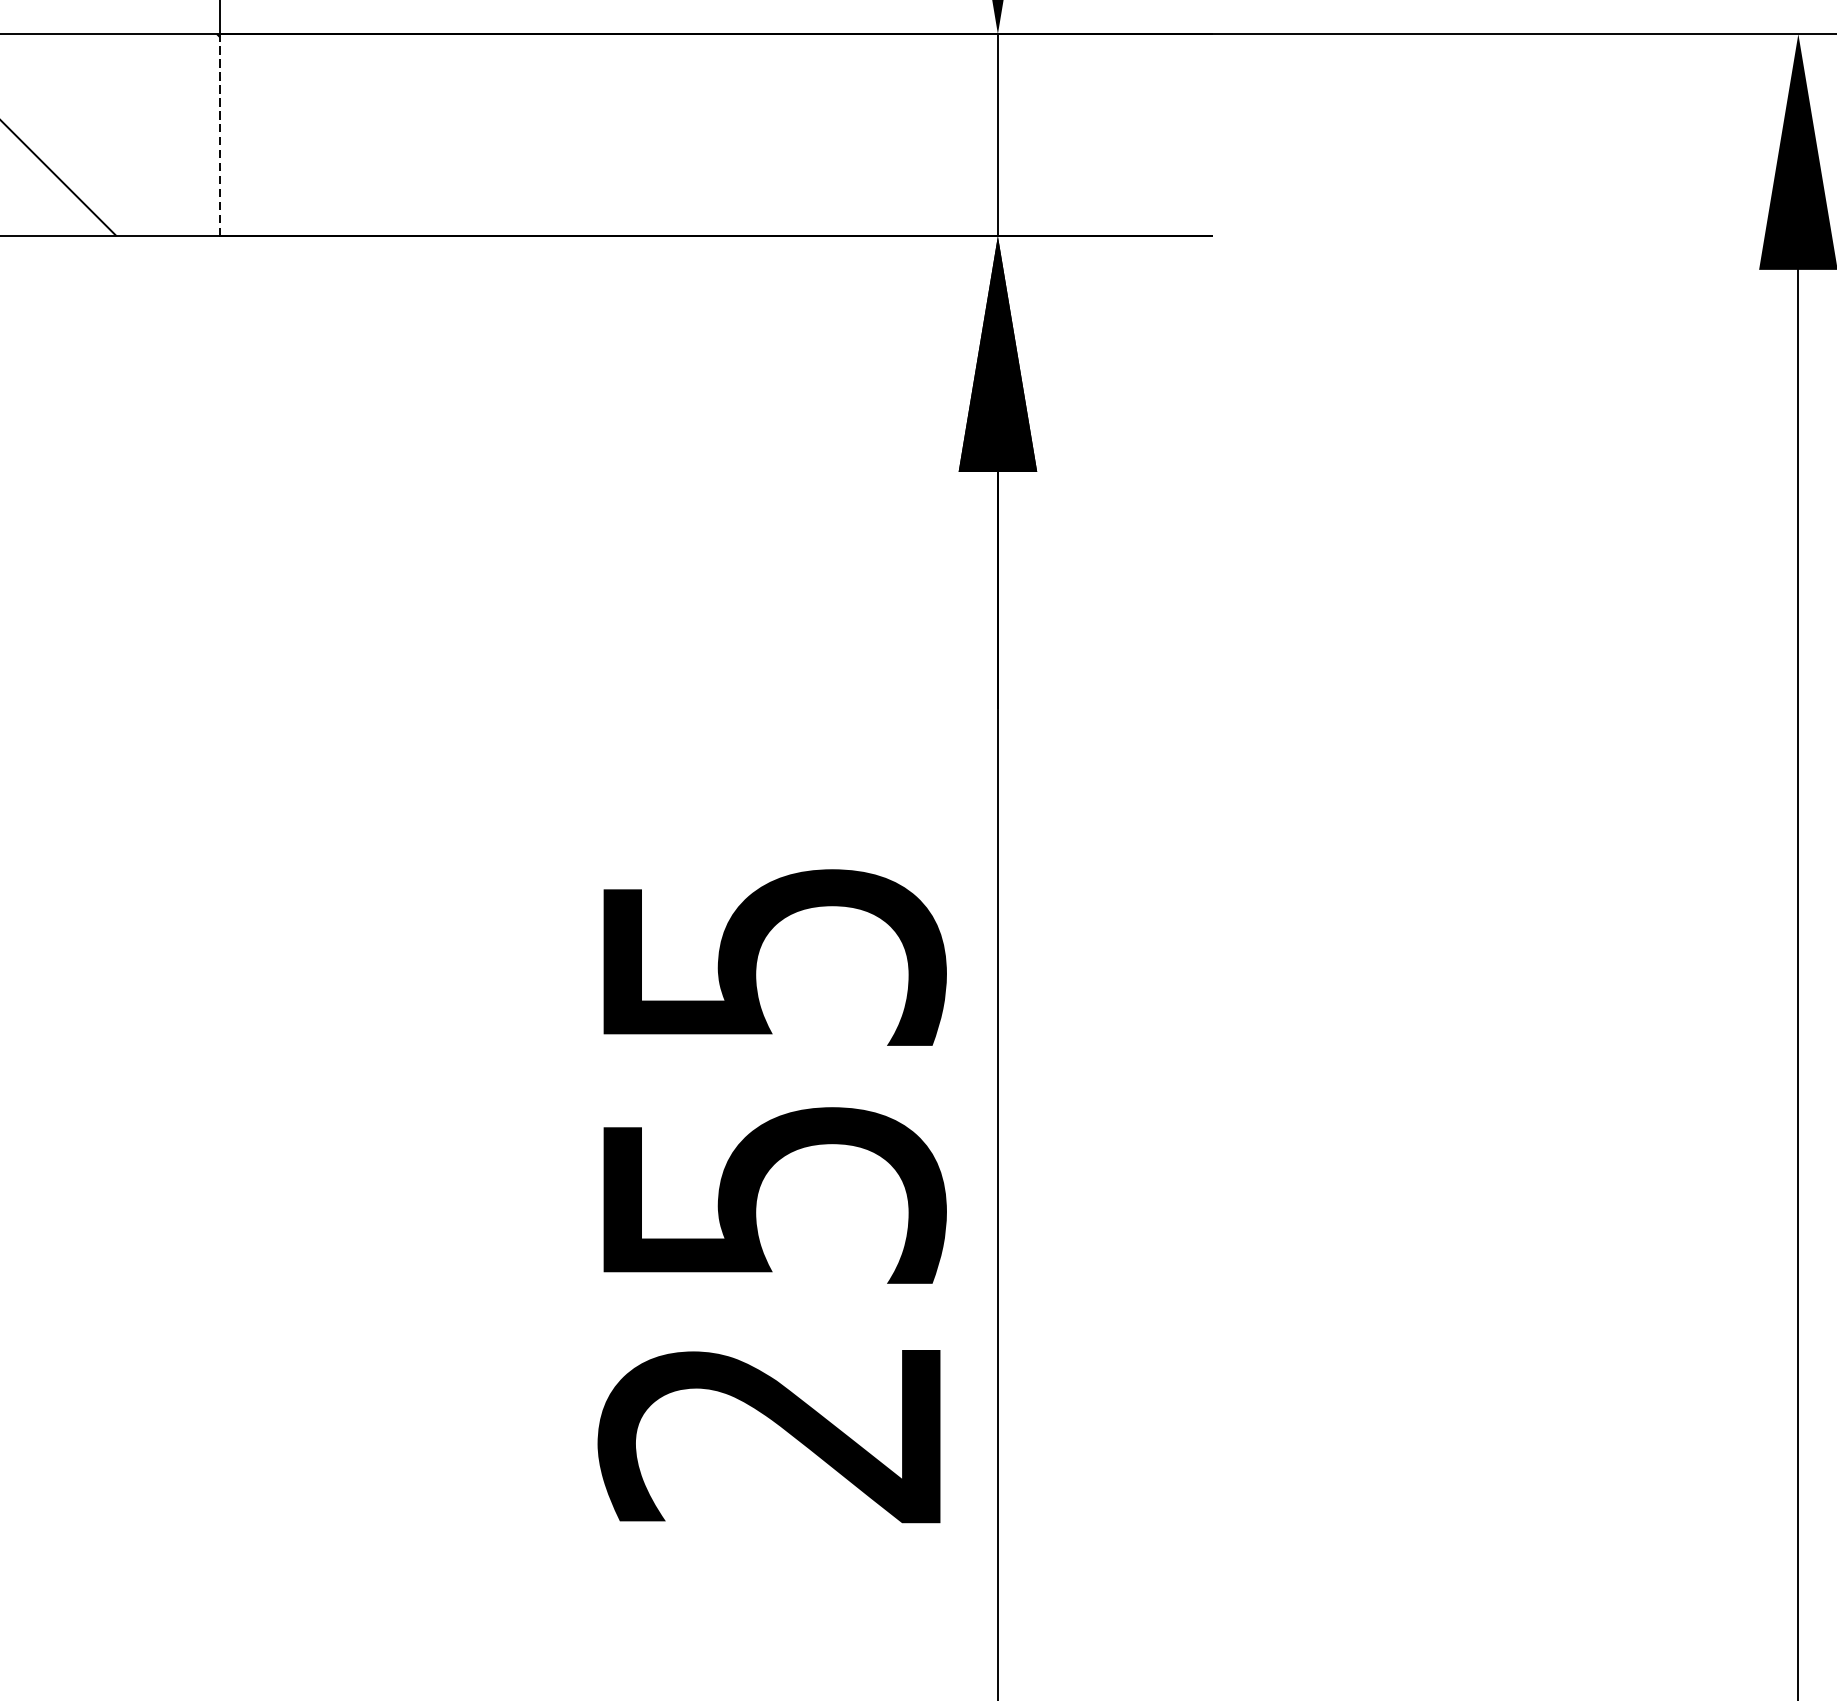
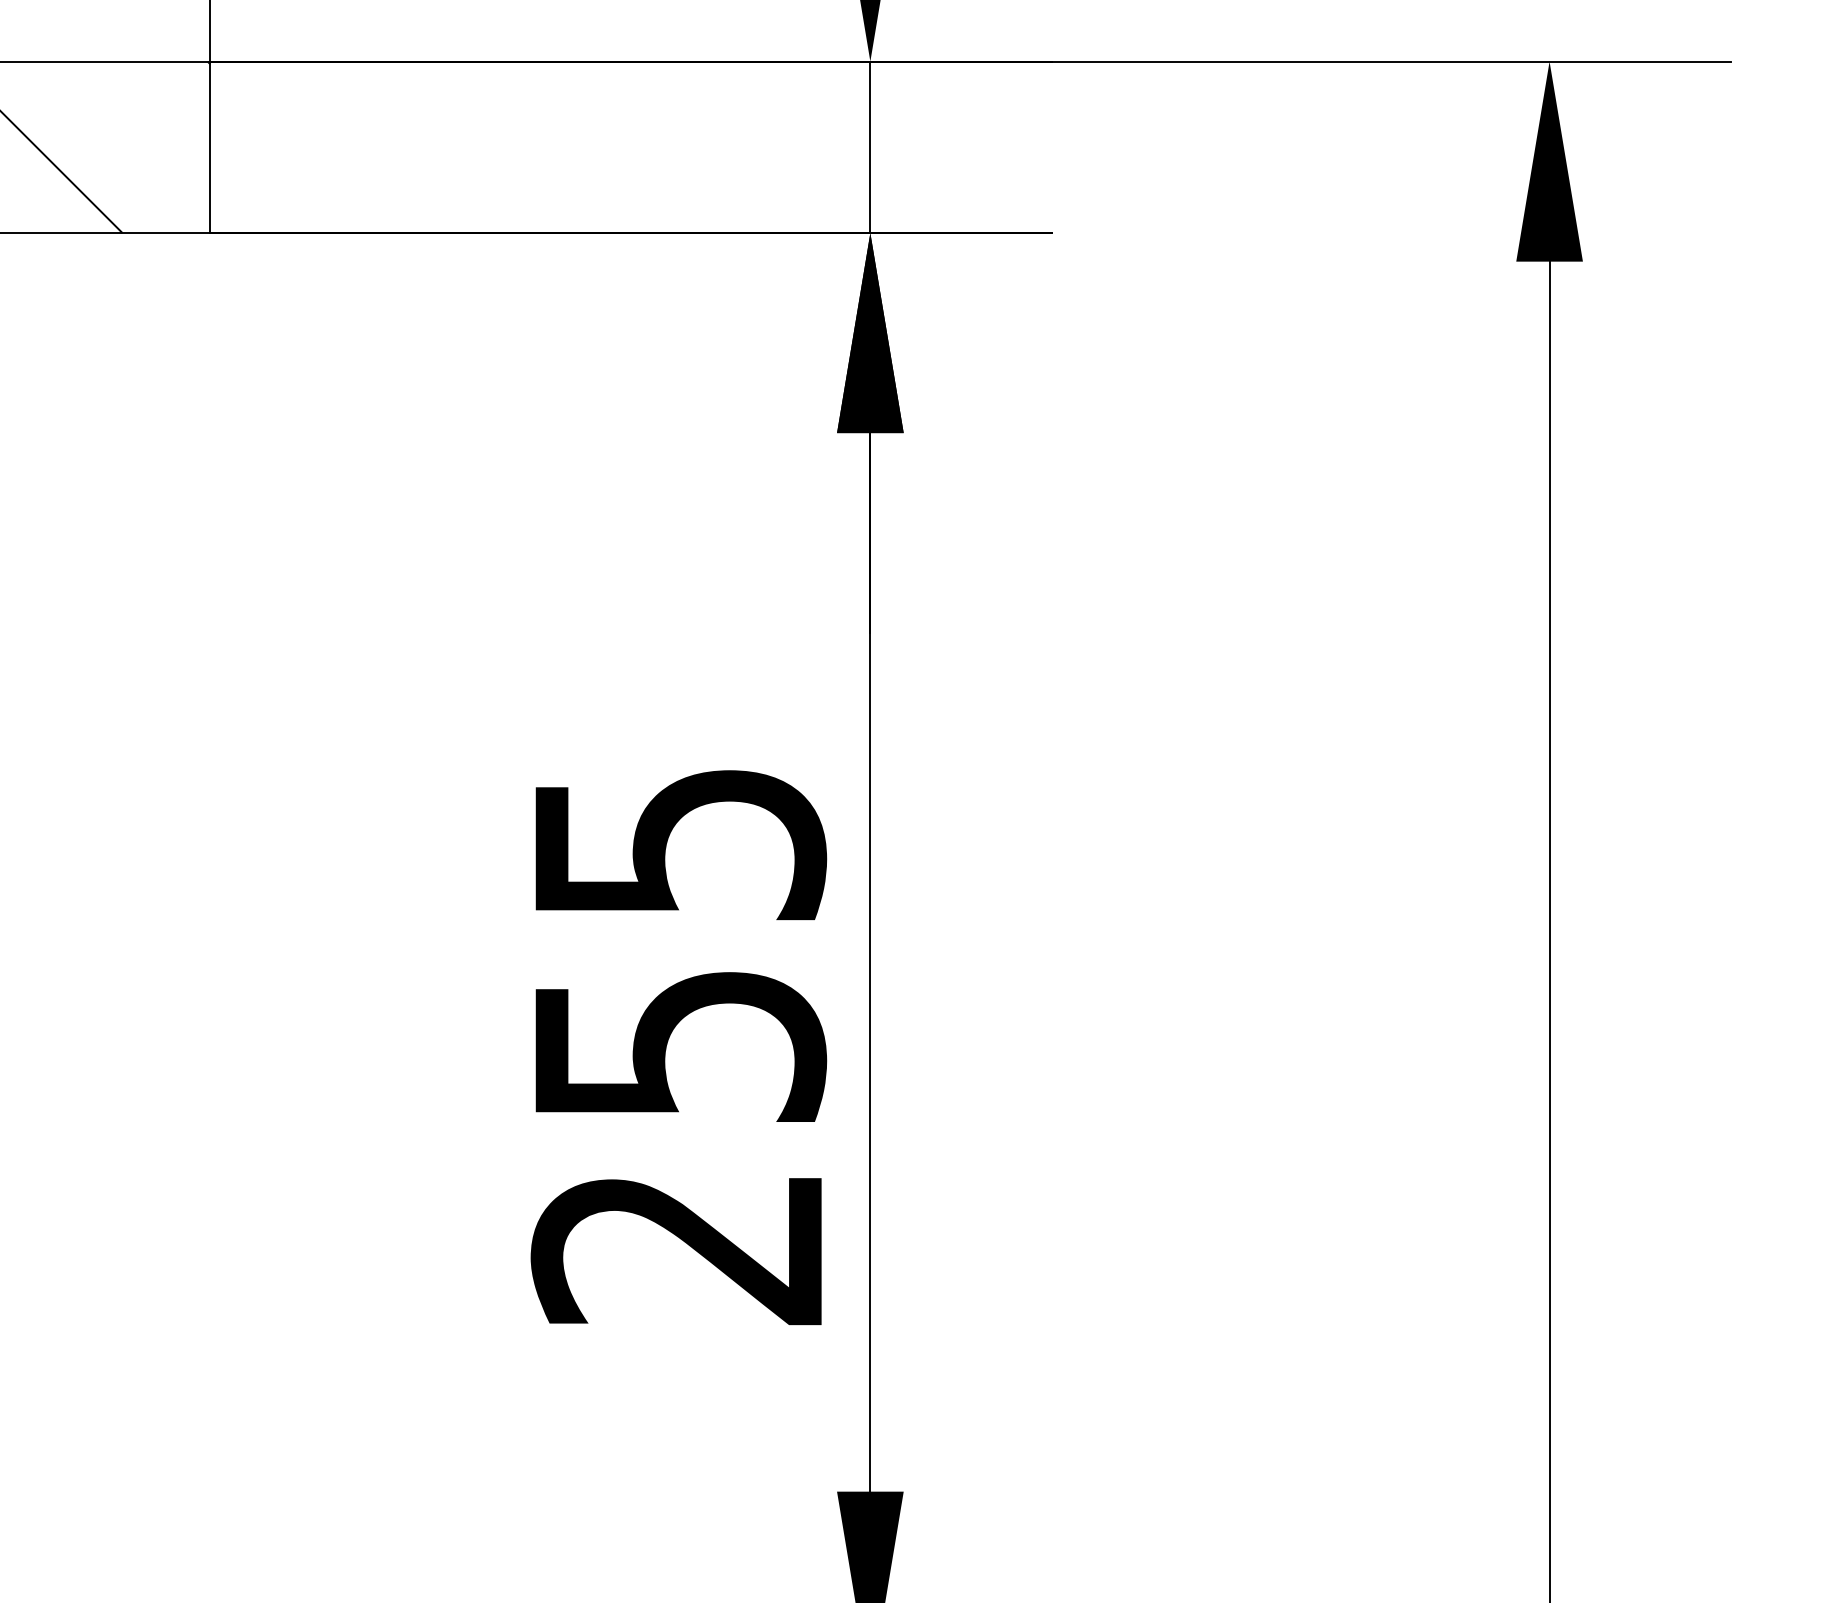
line: (220, 135) -> (210, 147), dashed -> solid

